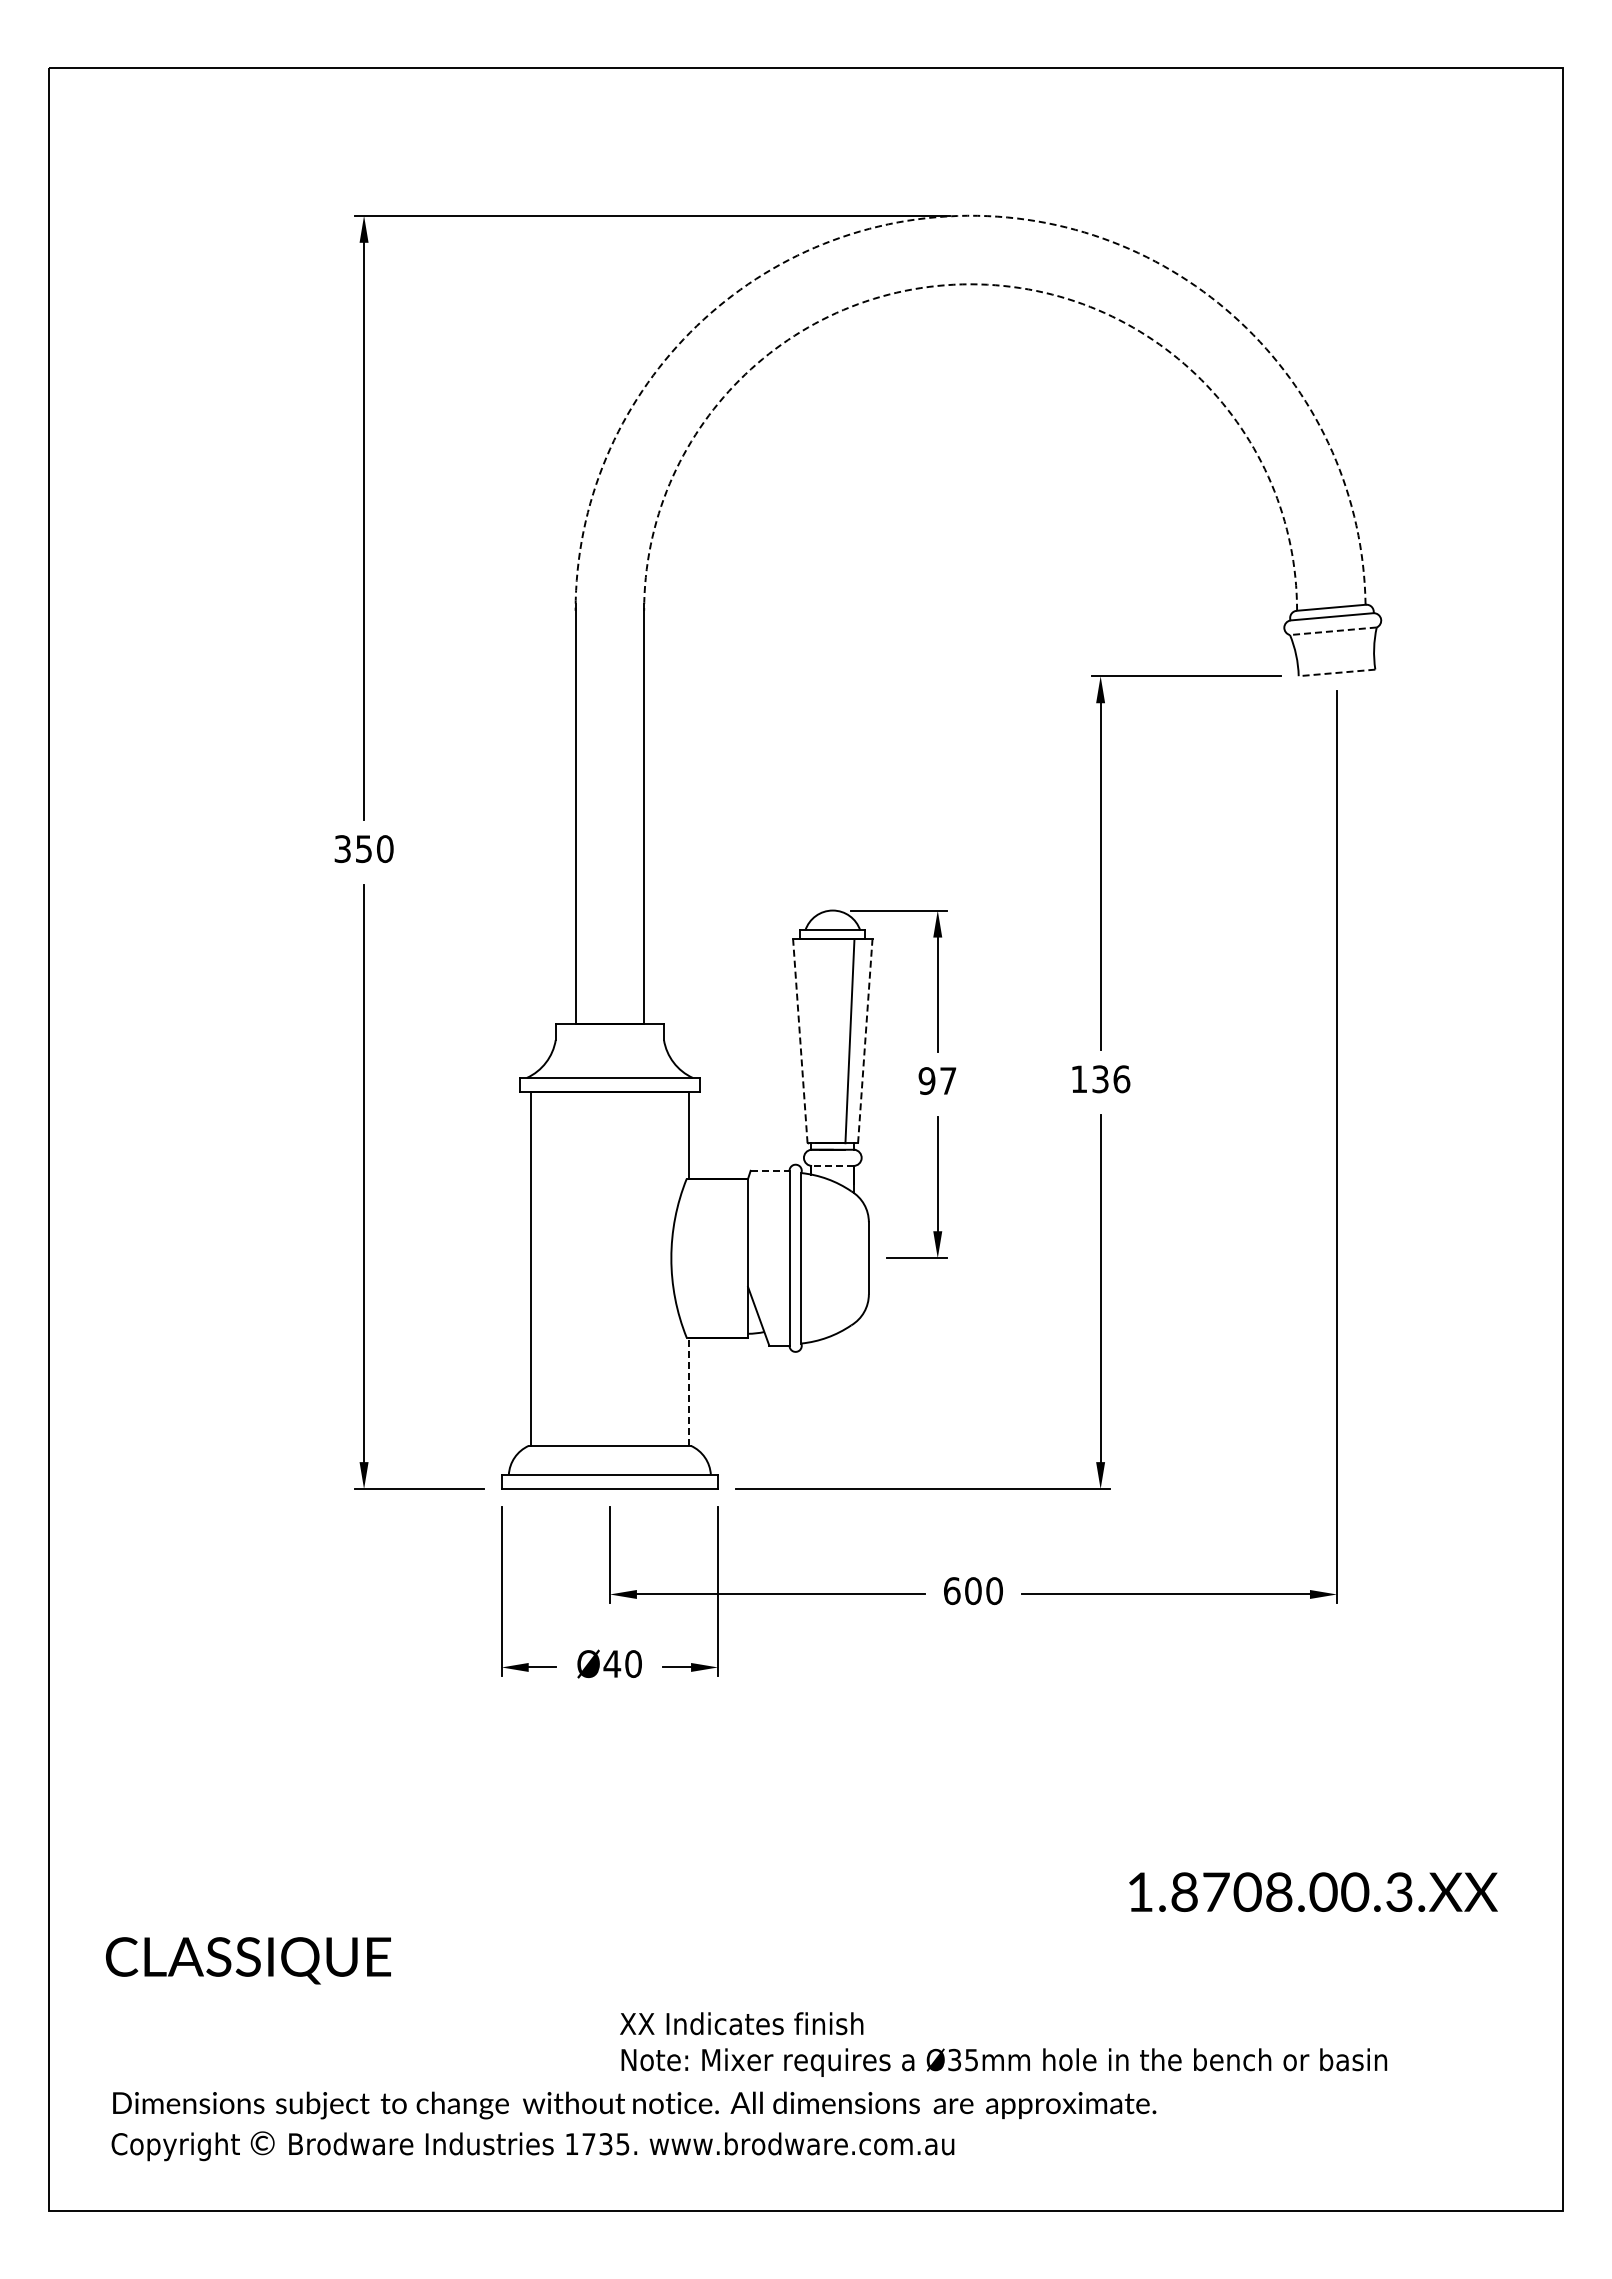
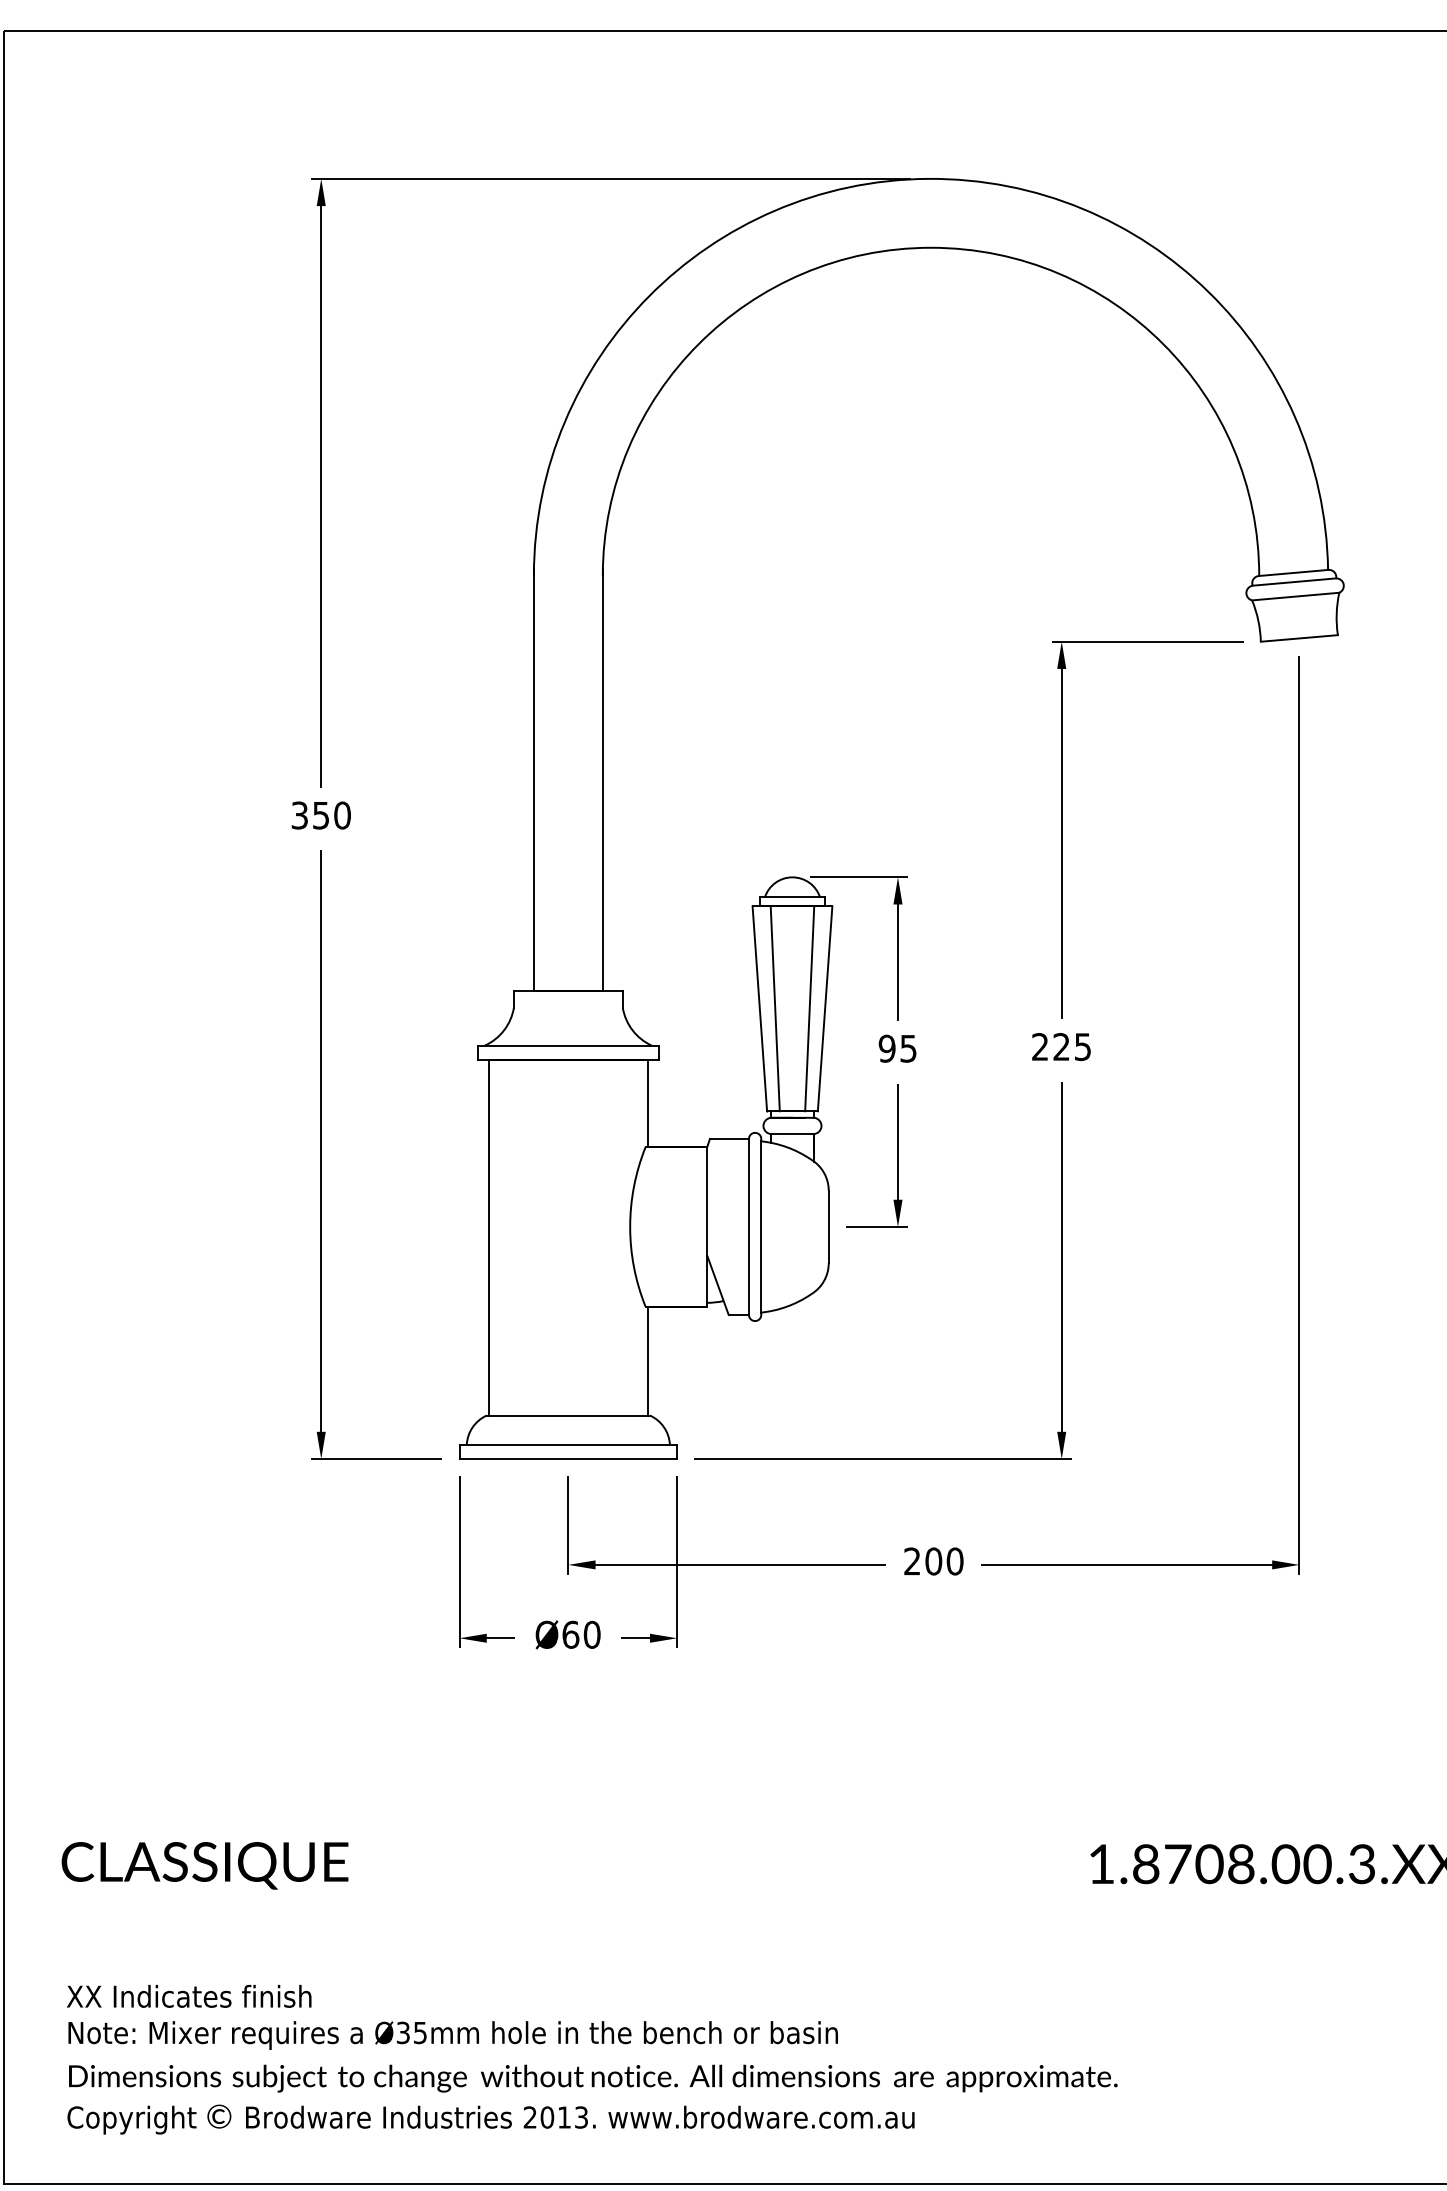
arc: (967, 215) -> (927, 178), dashed -> solid
arc: (970, 284) -> (930, 247), dashed -> solid
line: (1333, 631) -> (1295, 596), dashed -> solid
line: (1336, 672) -> (1298, 638), dashed -> solid
line: (800, 1040) -> (760, 1007), dashed -> solid
line: (865, 1040) -> (825, 1007), dashed -> solid
line: (815, 1041) -> (775, 1008), added
text: (1100, 1079) -> (1061, 1047), 136 -> 225
text: (948, 1080) -> (908, 1048), 97 -> 95
line: (832, 1165) -> (792, 1133), dashed -> solid
line: (770, 1170) -> (729, 1138), dashed -> solid
line: (689, 1391) -> (648, 1360), dashed -> solid
text: (952, 1591) -> (912, 1561), 600 -> 200
text: (612, 1663) -> (571, 1634), Ø40 -> Ø60
text: (248, 1960) -> (205, 1865), moved
text: (1003, 2044) -> (452, 2017), moved
text: (597, 2144) -> (555, 2117), 1735. -> 2013.

